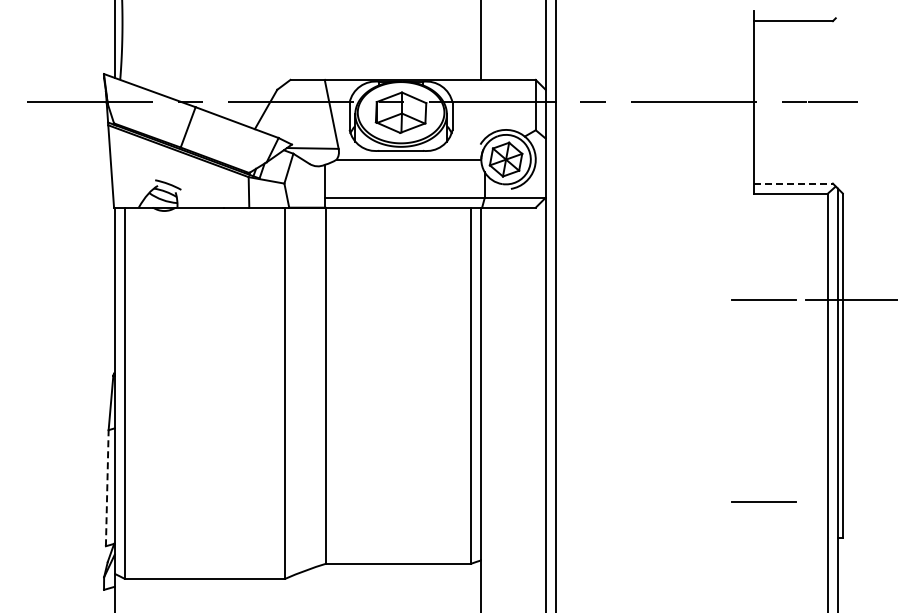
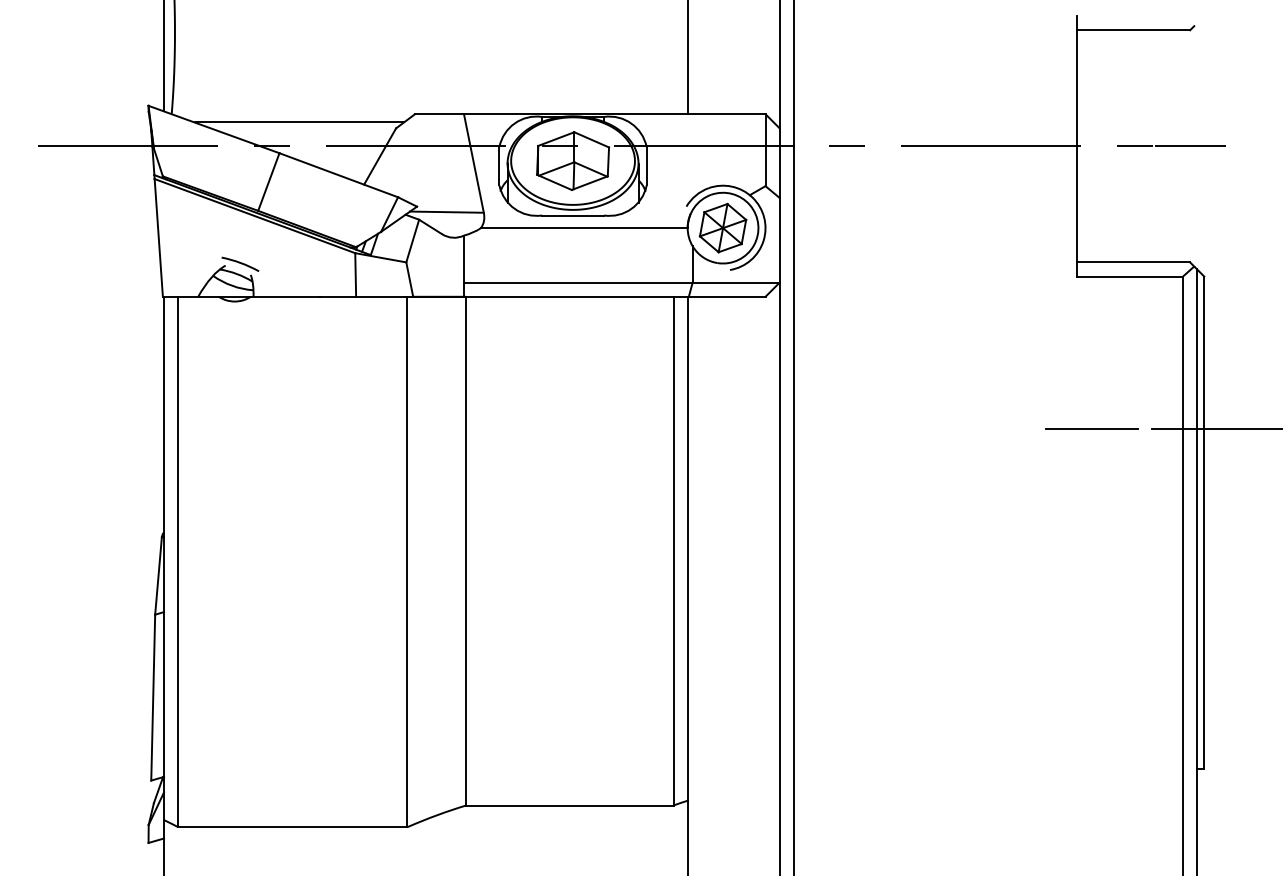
line: (209, 85) -> (299, 122), added
line: (793, 183) -> (1133, 262), dashed -> solid
line: (107, 487) -> (153, 696), dashed -> solid
line: (763, 501) -> (1090, 716), removed

